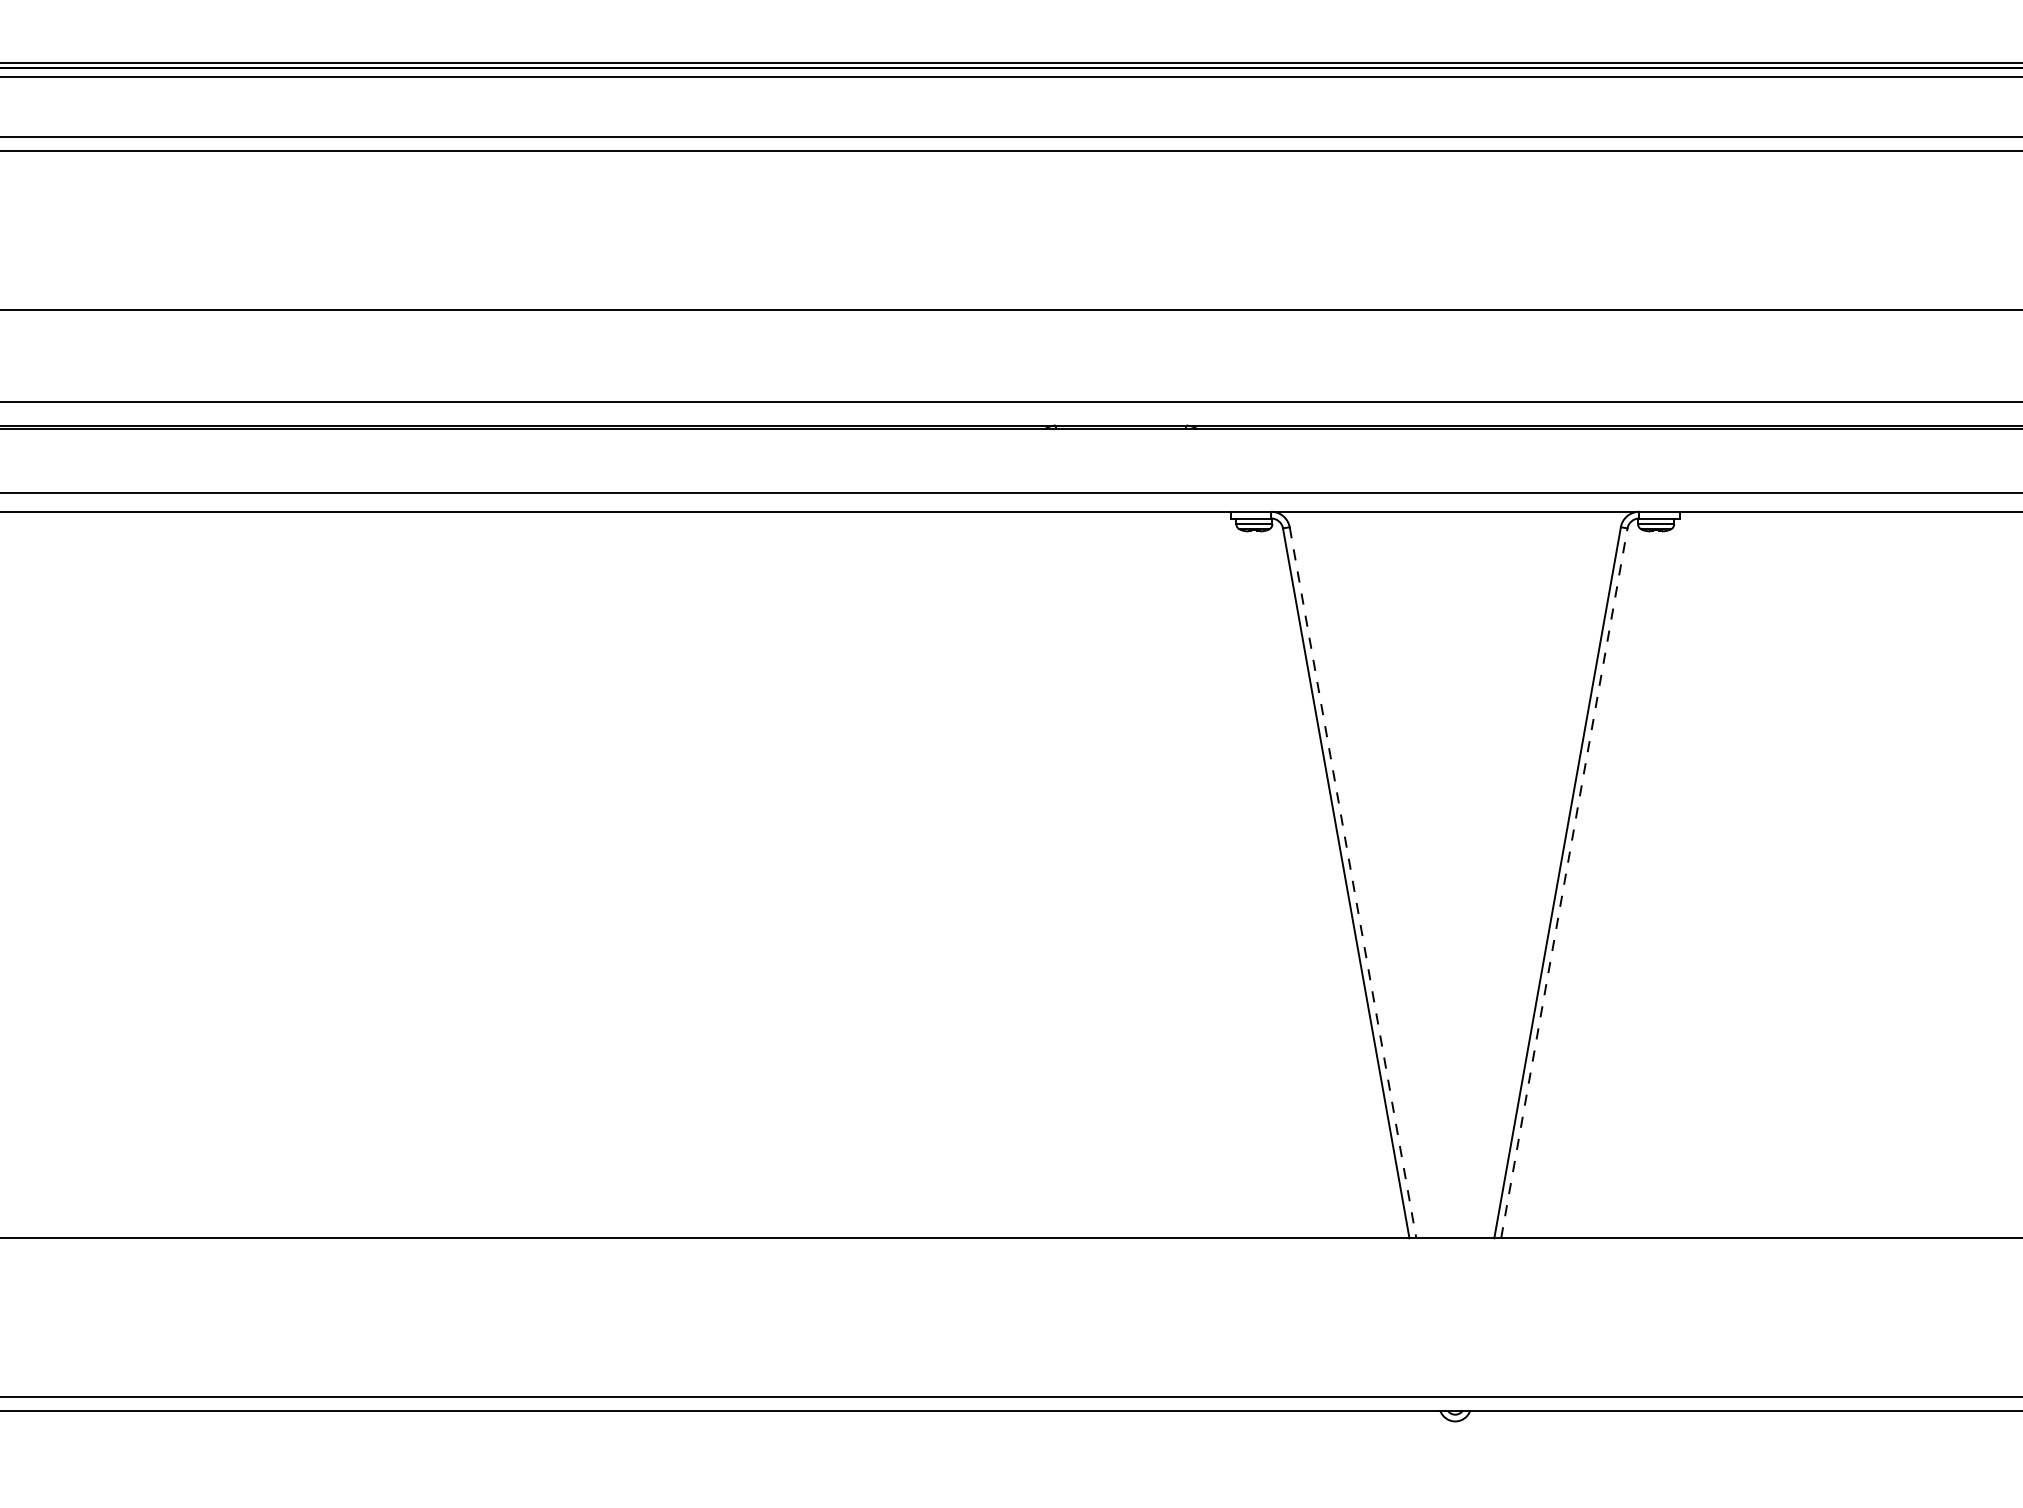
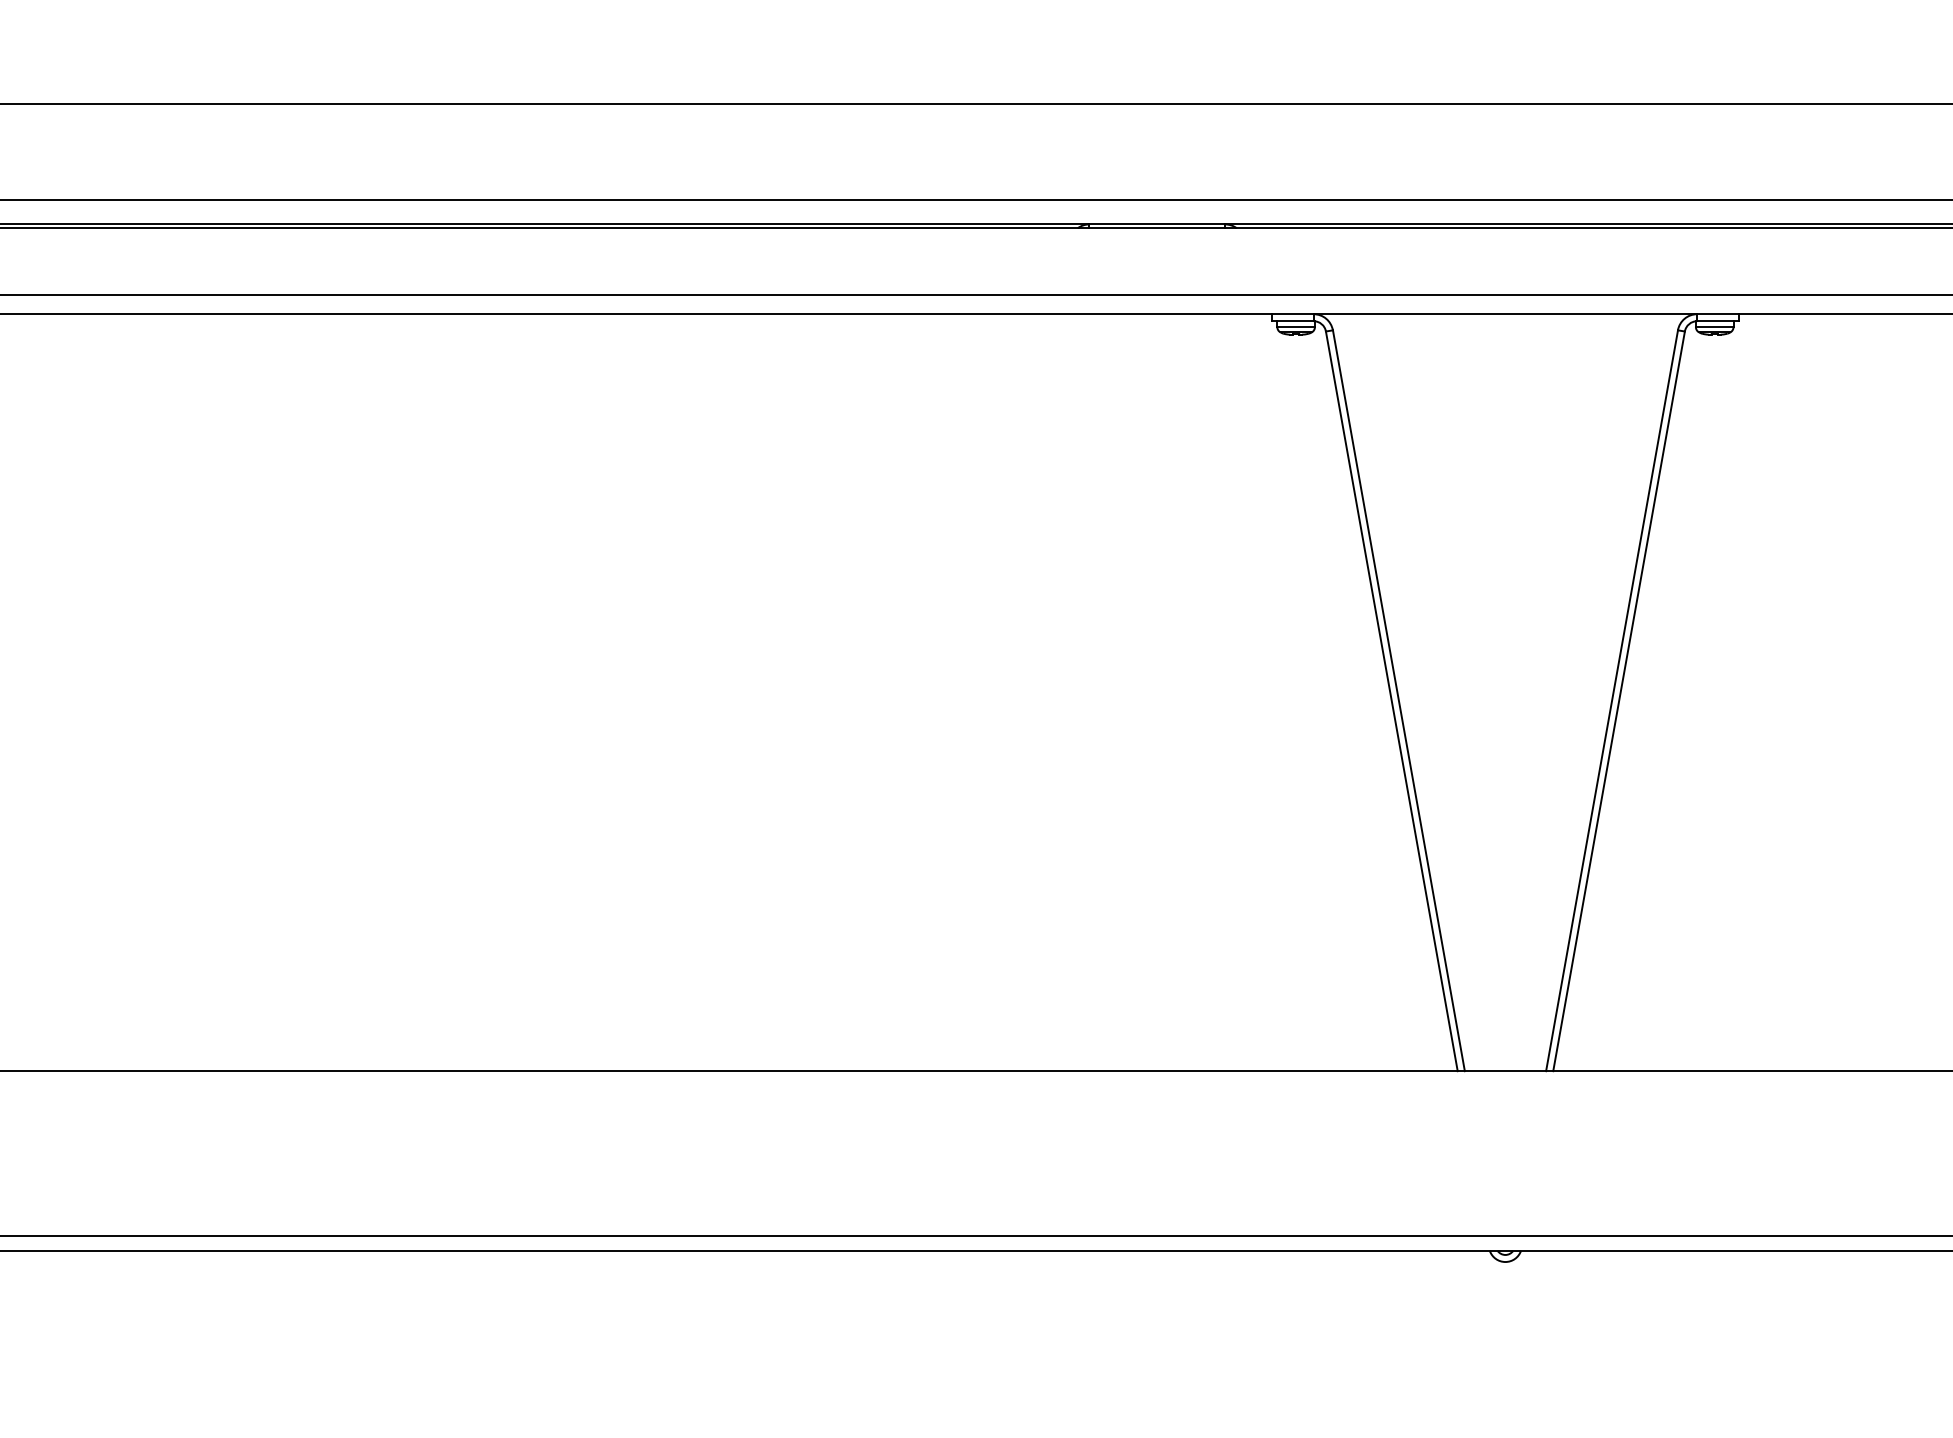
line: (1353, 883) -> (1399, 701), dashed -> solid
line: (1564, 883) -> (1619, 701), dashed -> solid

